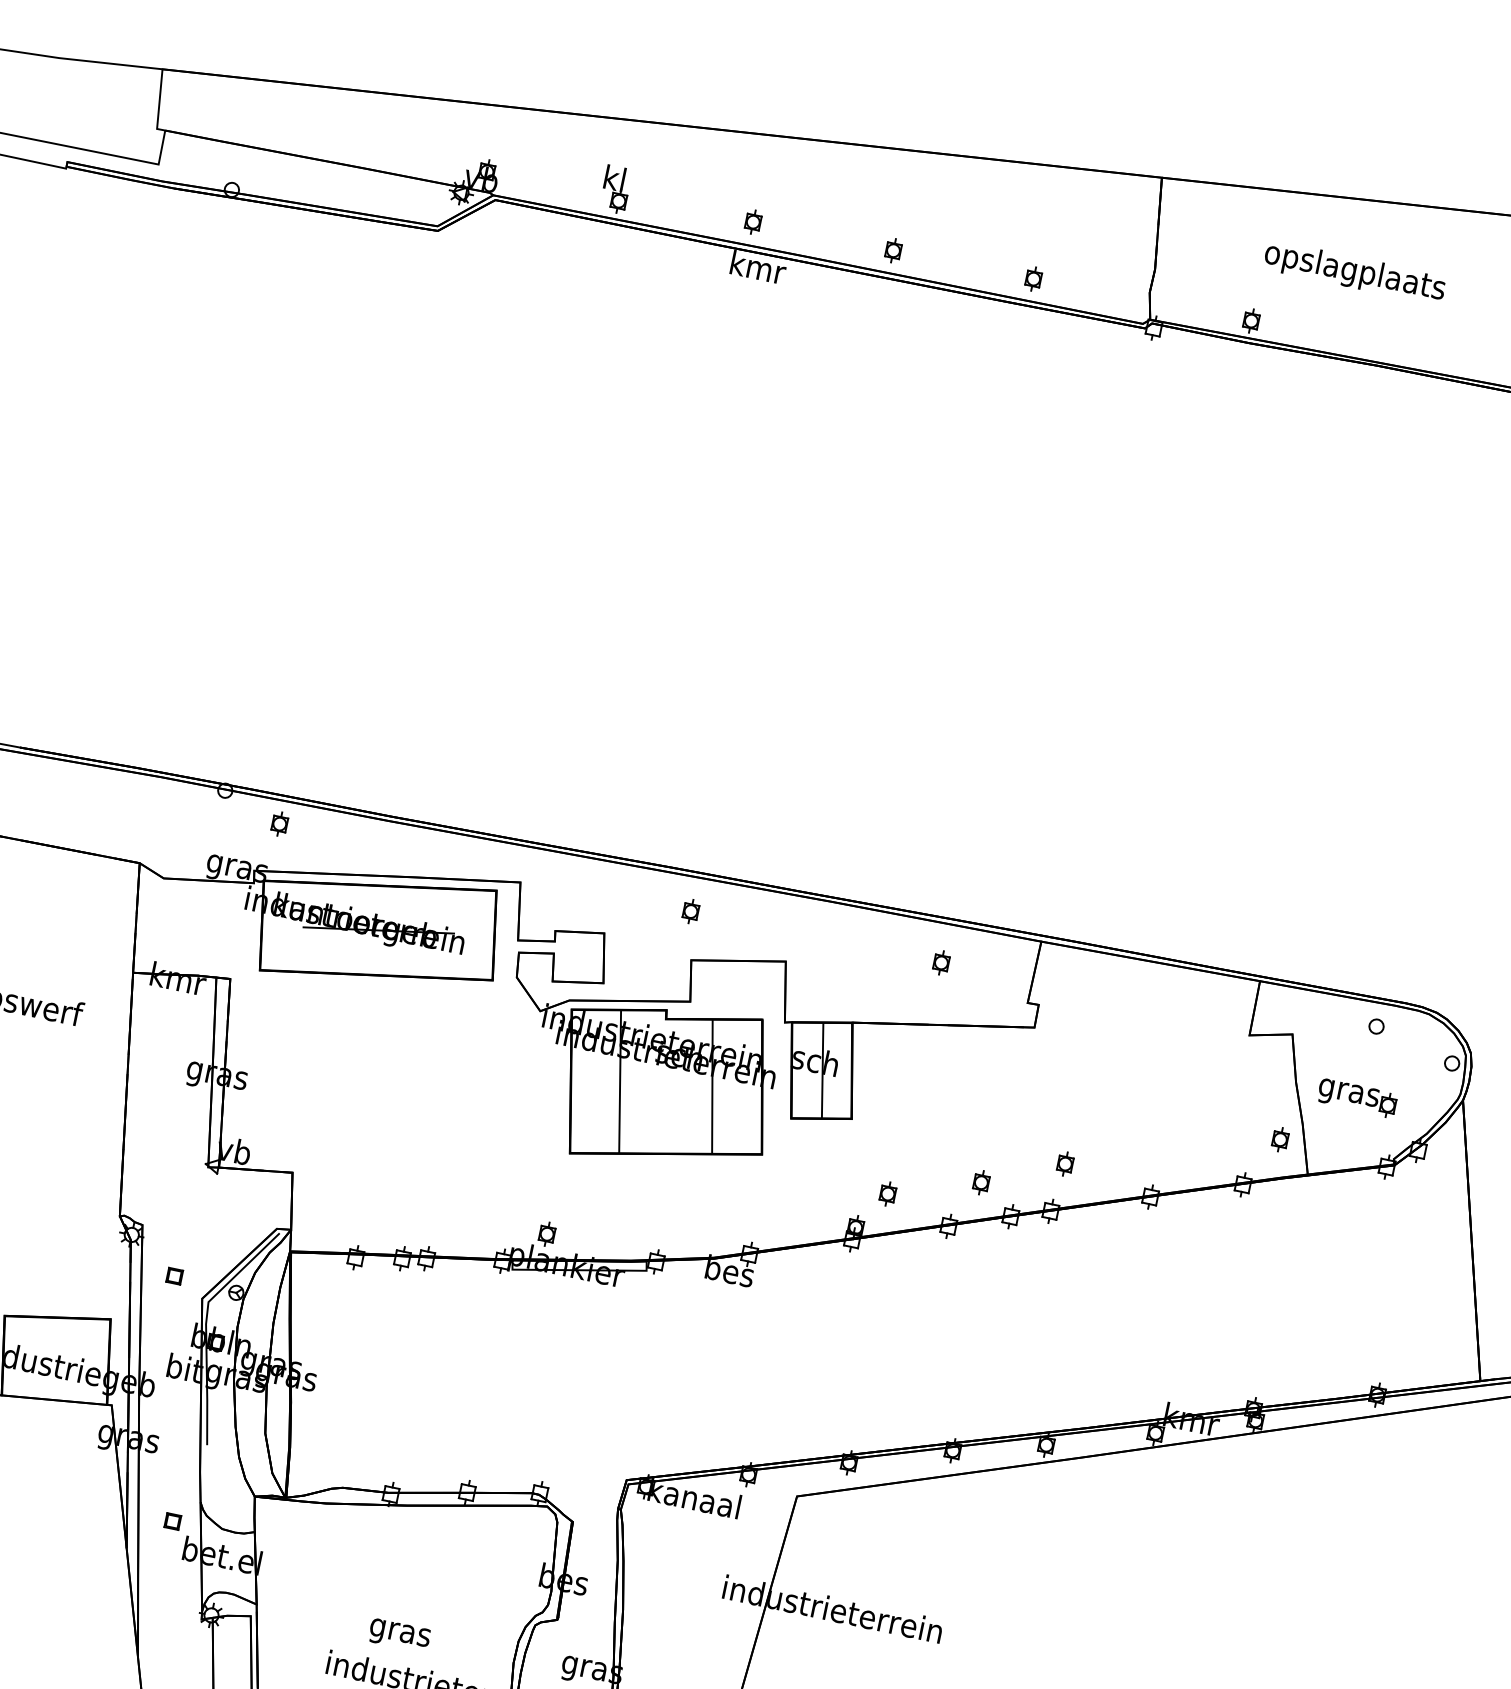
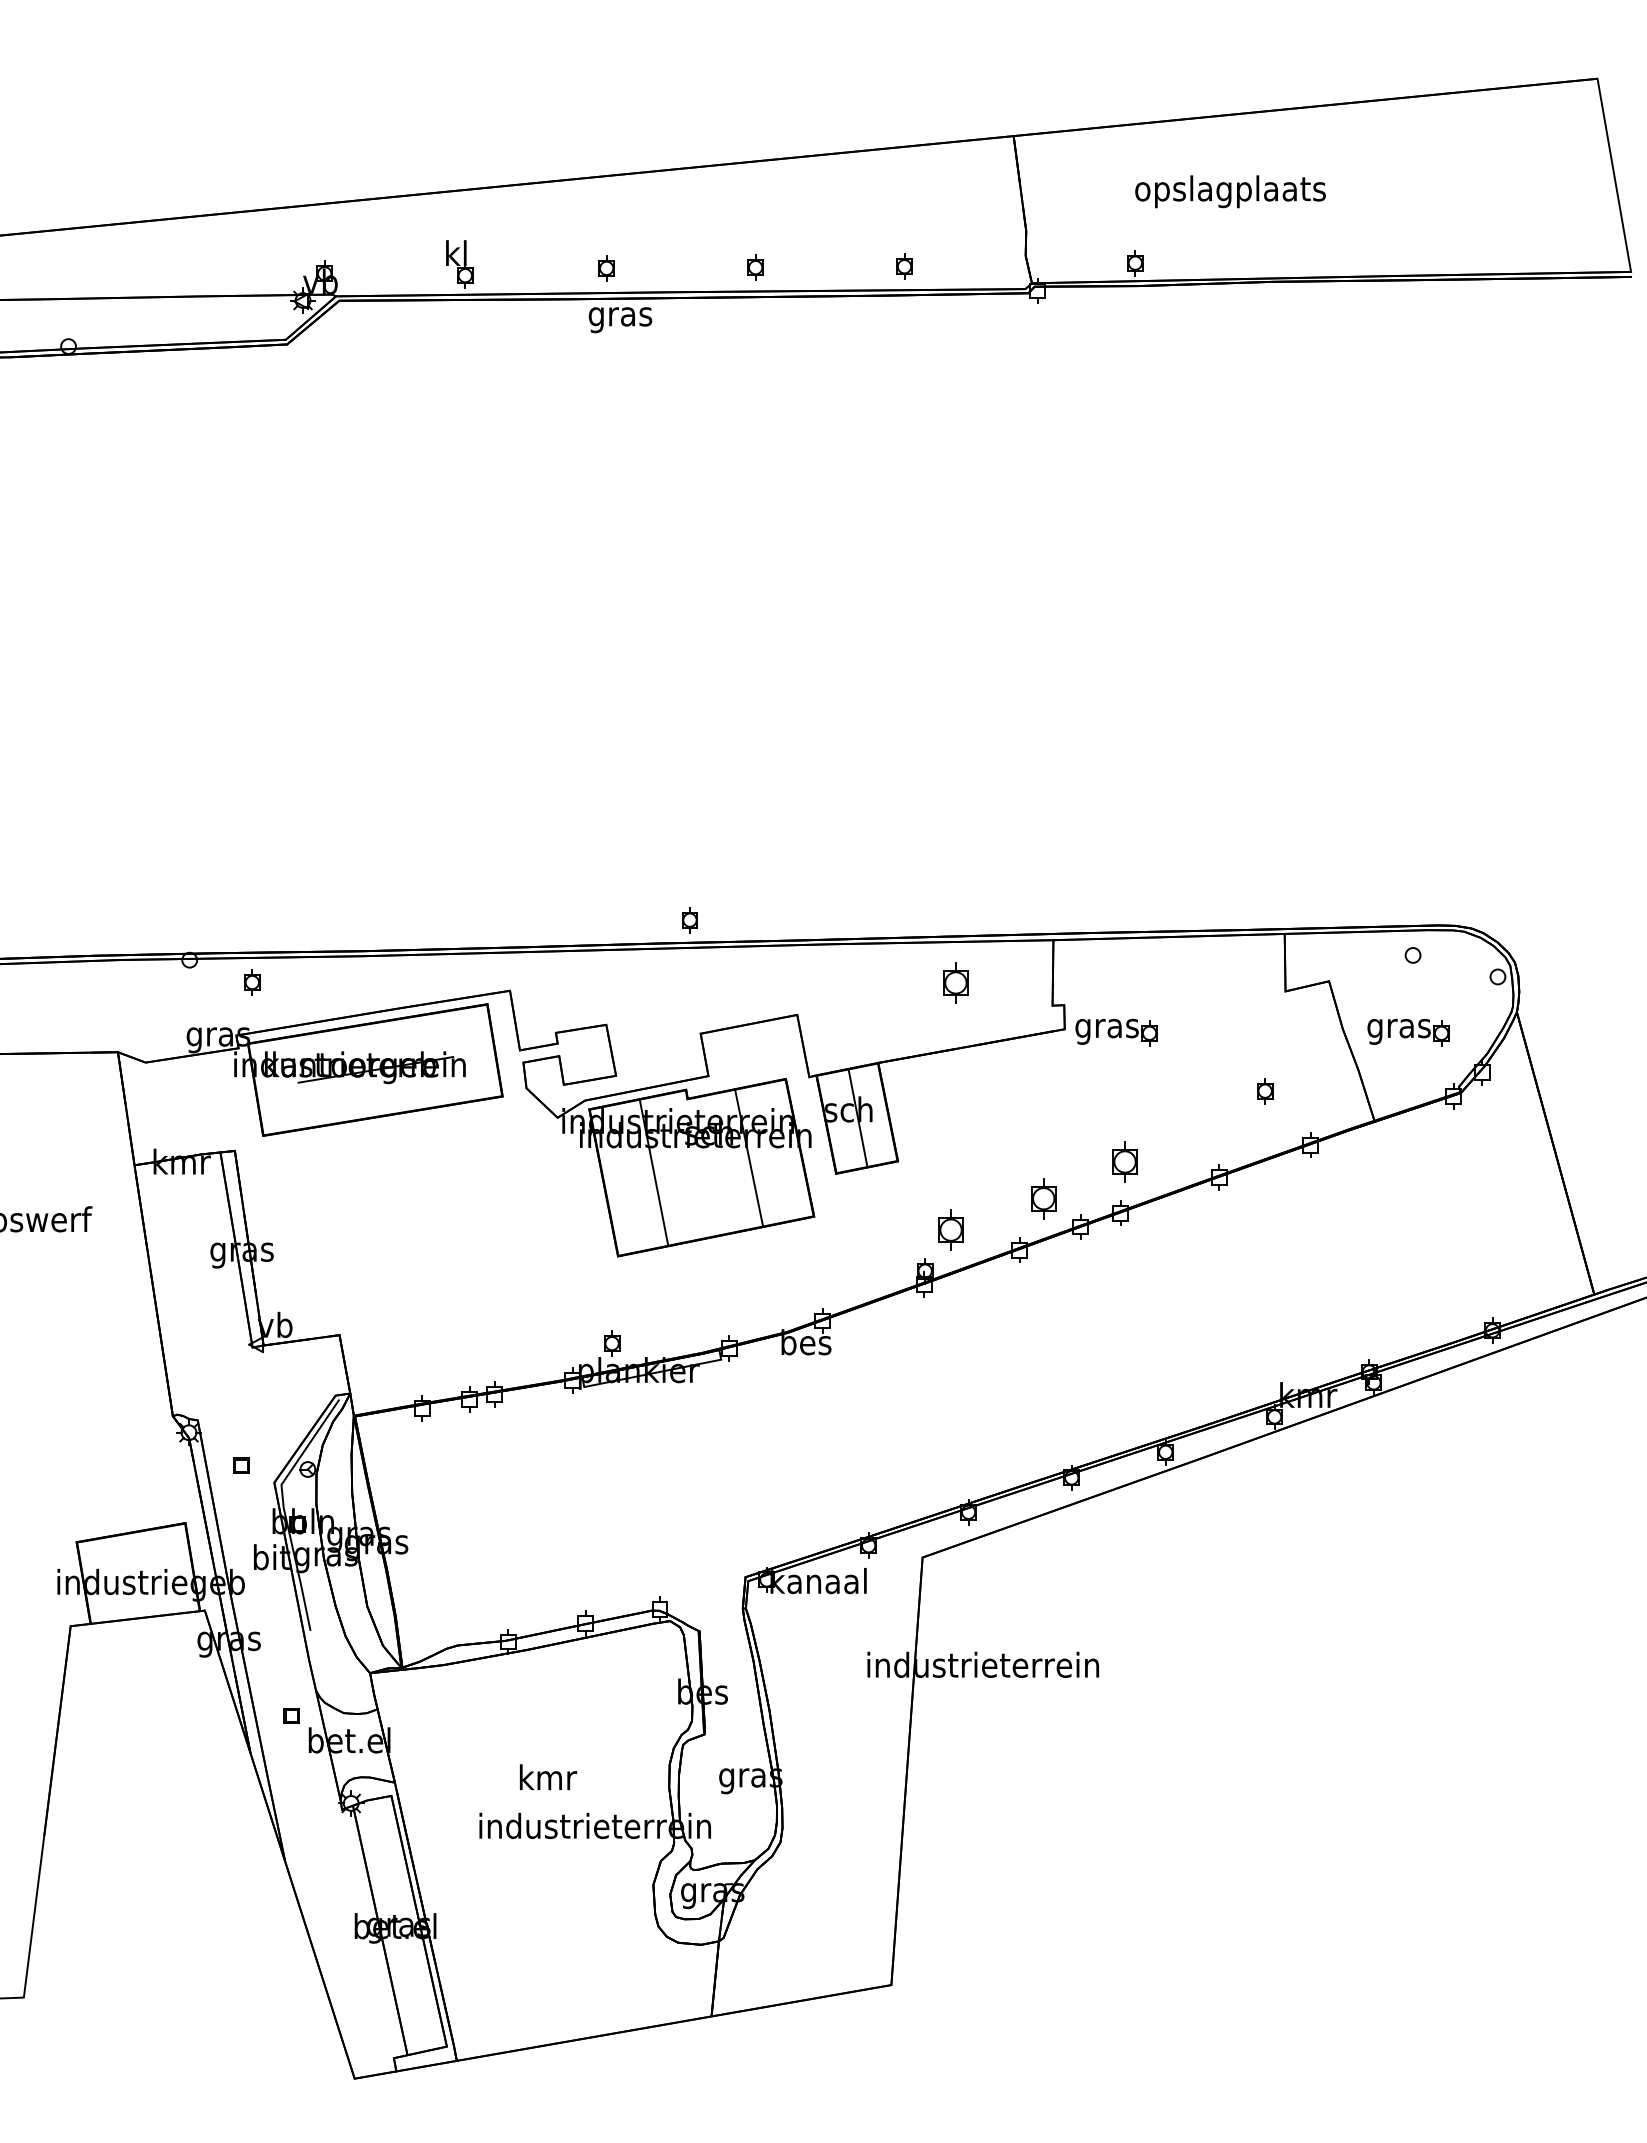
text: (756, 270) -> (620, 316), kmr -> gras
part: (690, 911) -> (689, 920), moved
part: (941, 963) -> (956, 983), size x1.6
part: (1082, 1040) -> (1116, 1032), added
part: (1280, 1140) -> (1265, 1091), moved
part: (1065, 1163) -> (1125, 1161), size x1.6
part: (981, 1182) -> (1043, 1198), size x1.6
part: (887, 1193) -> (950, 1229), size x1.6
text: (399, 1632) -> (546, 1780), gras -> kmr

